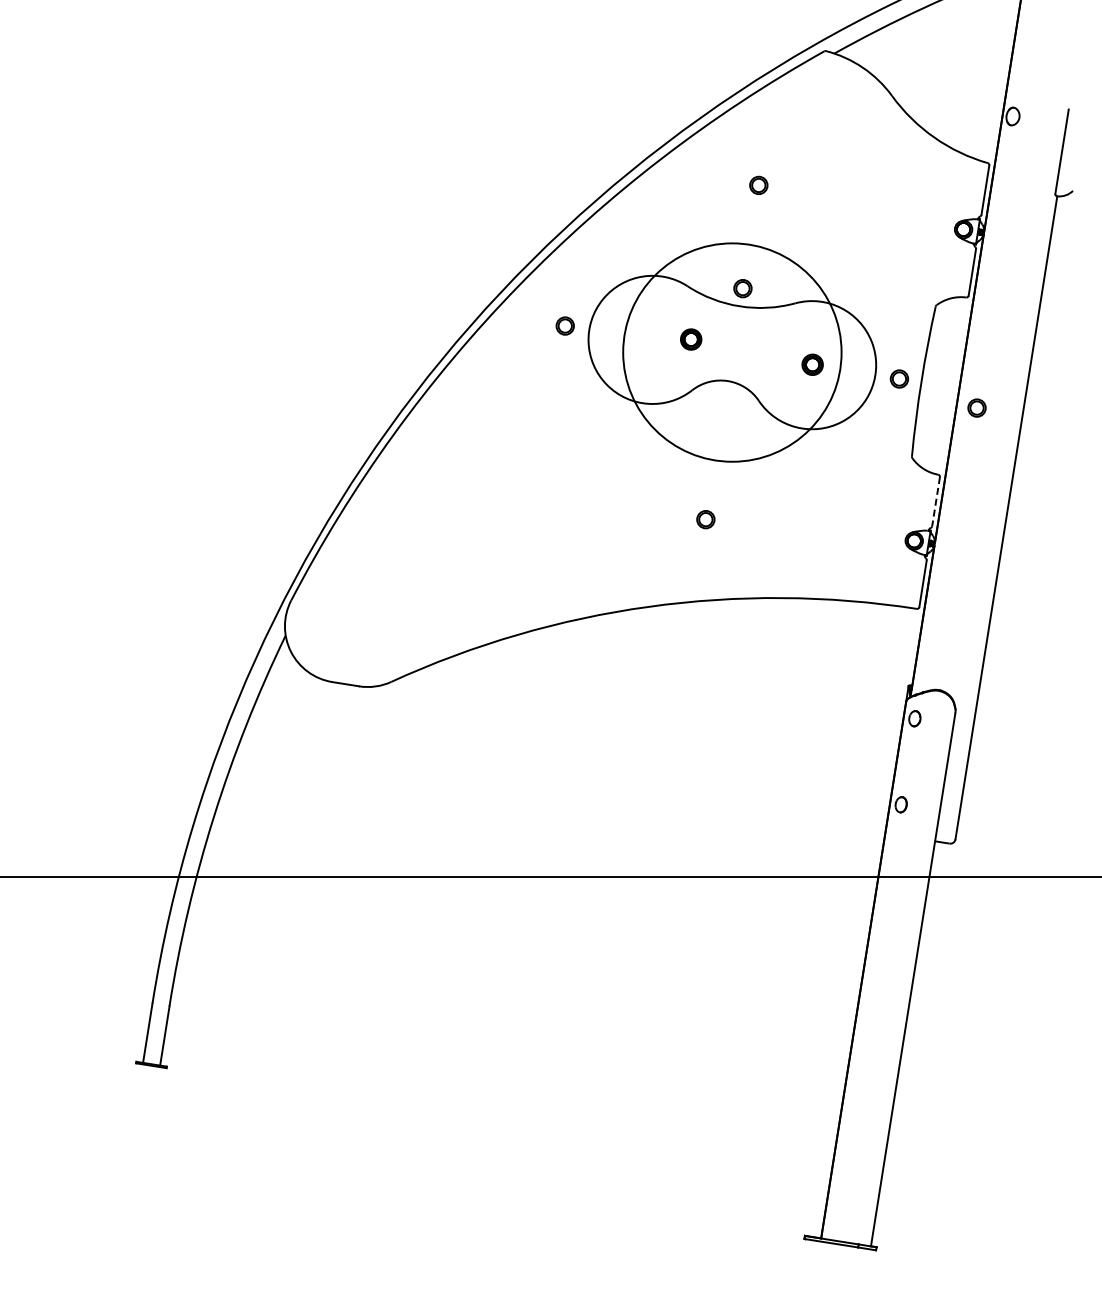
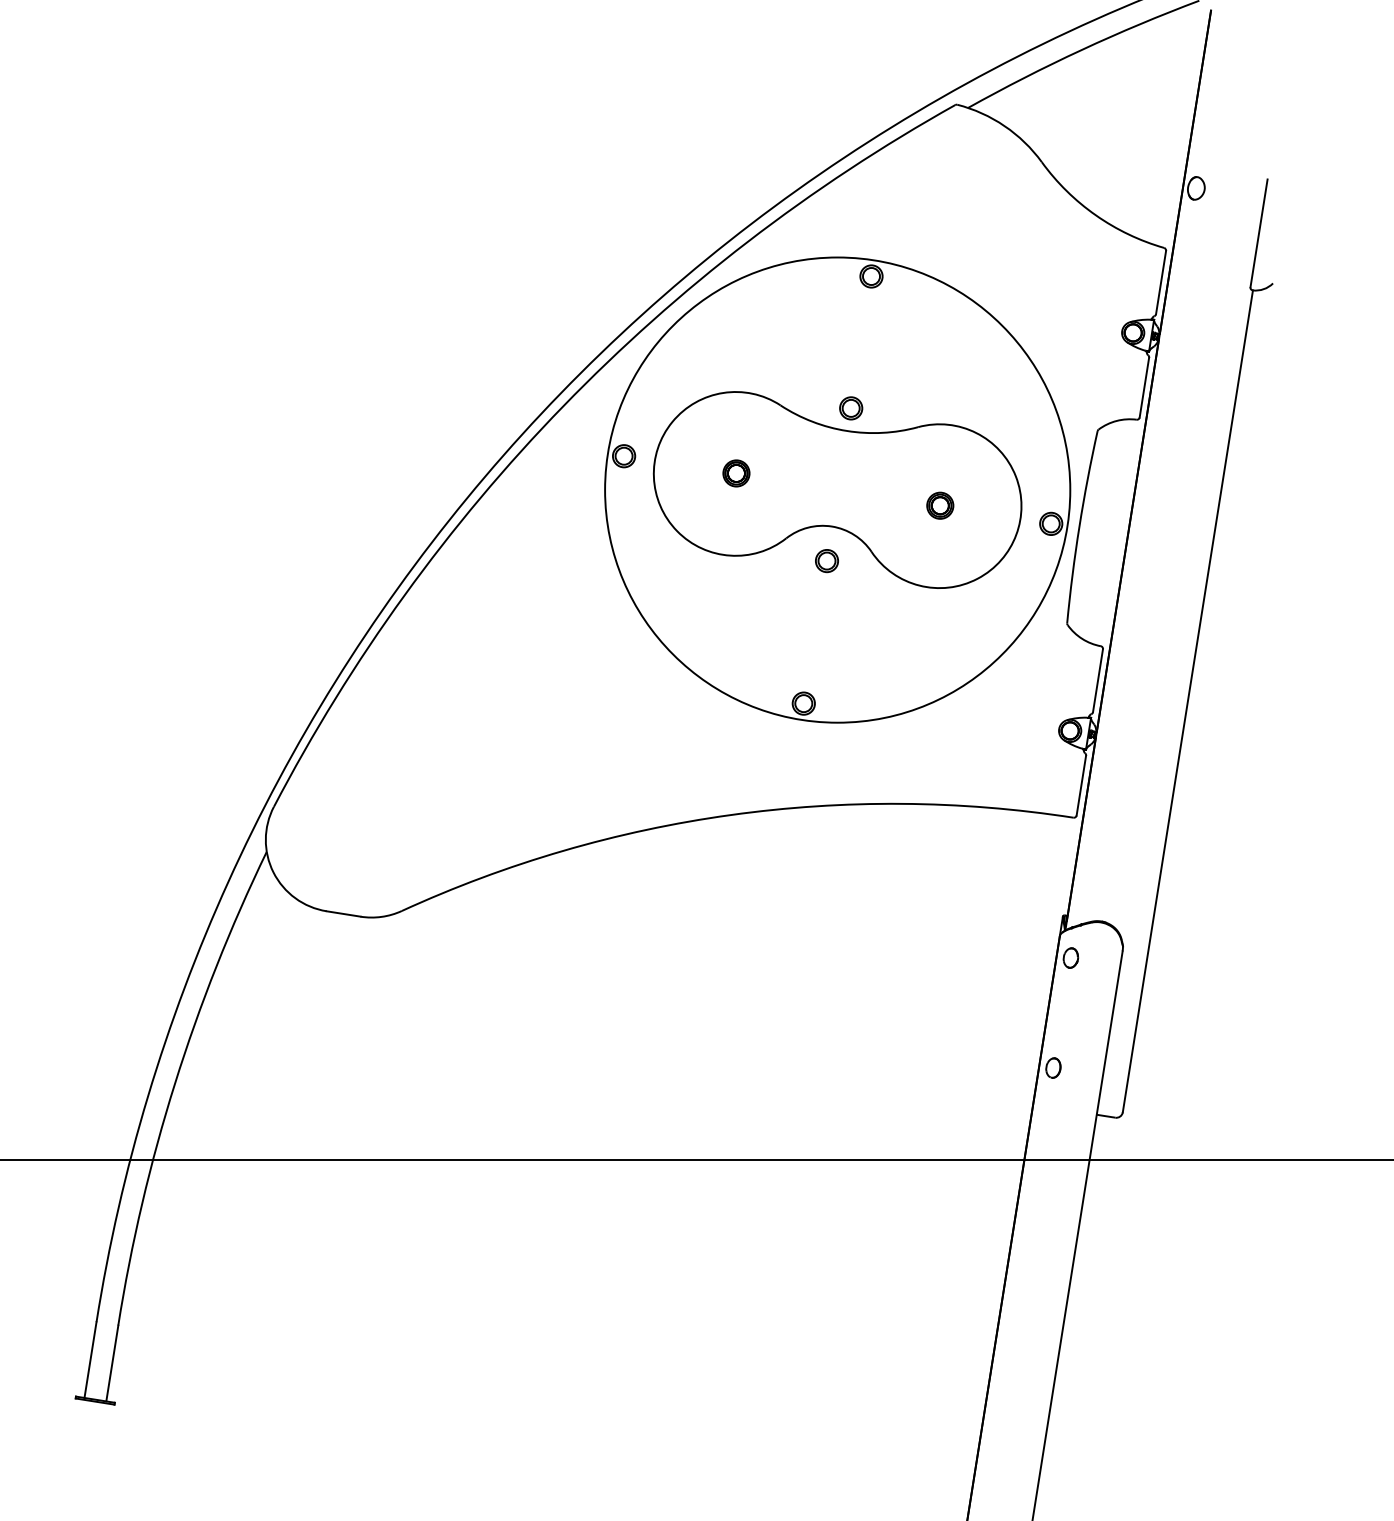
part: (691, 339) -> (736, 473), moved
circle: (732, 352) -> (837, 490), size x1.67
part: (976, 407) -> (826, 560), moved
line: (936, 501) -> (1098, 680), dashed -> solid

